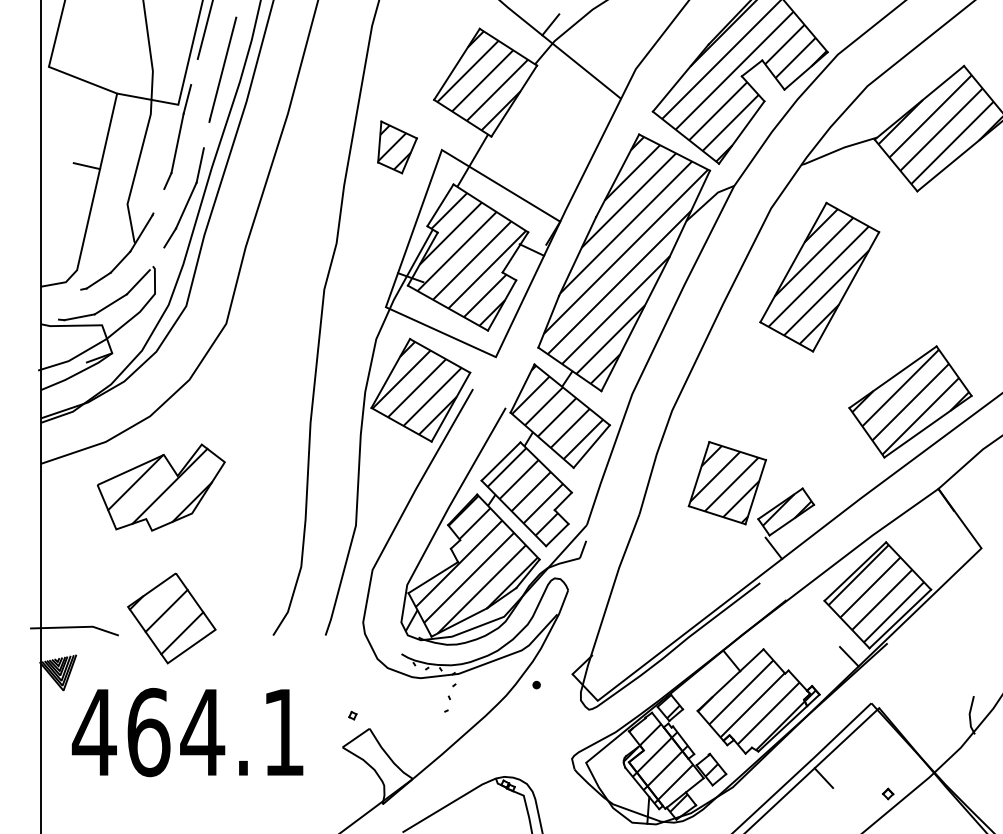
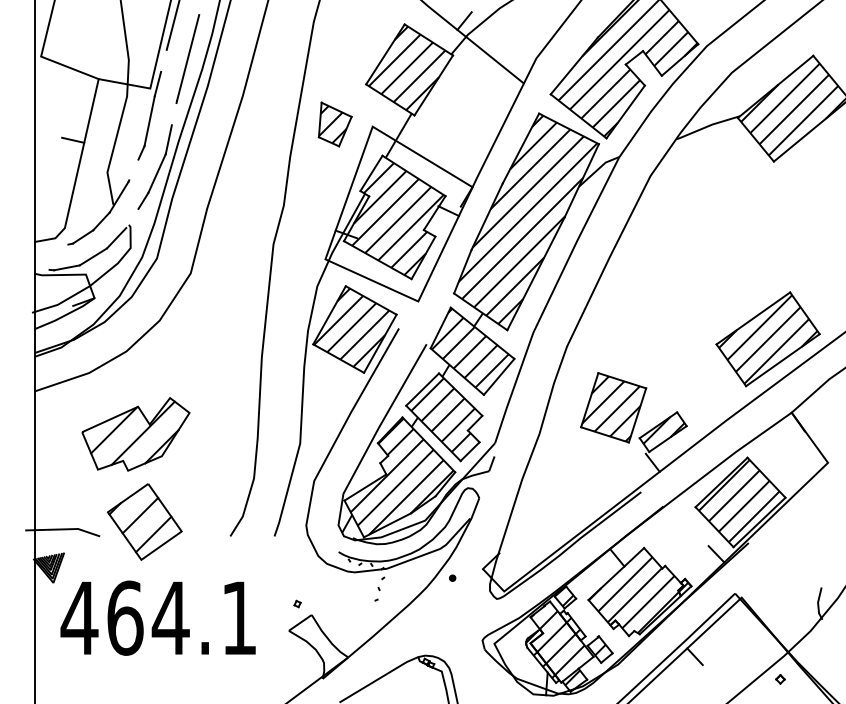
part: (819, 276) -> (691, 233), removed
part: (161, 487) -> (136, 434), moved
part: (888, 793) -> (780, 678), moved

